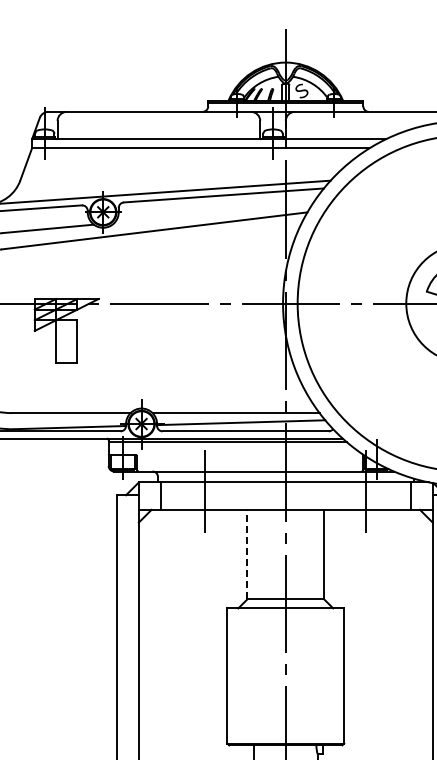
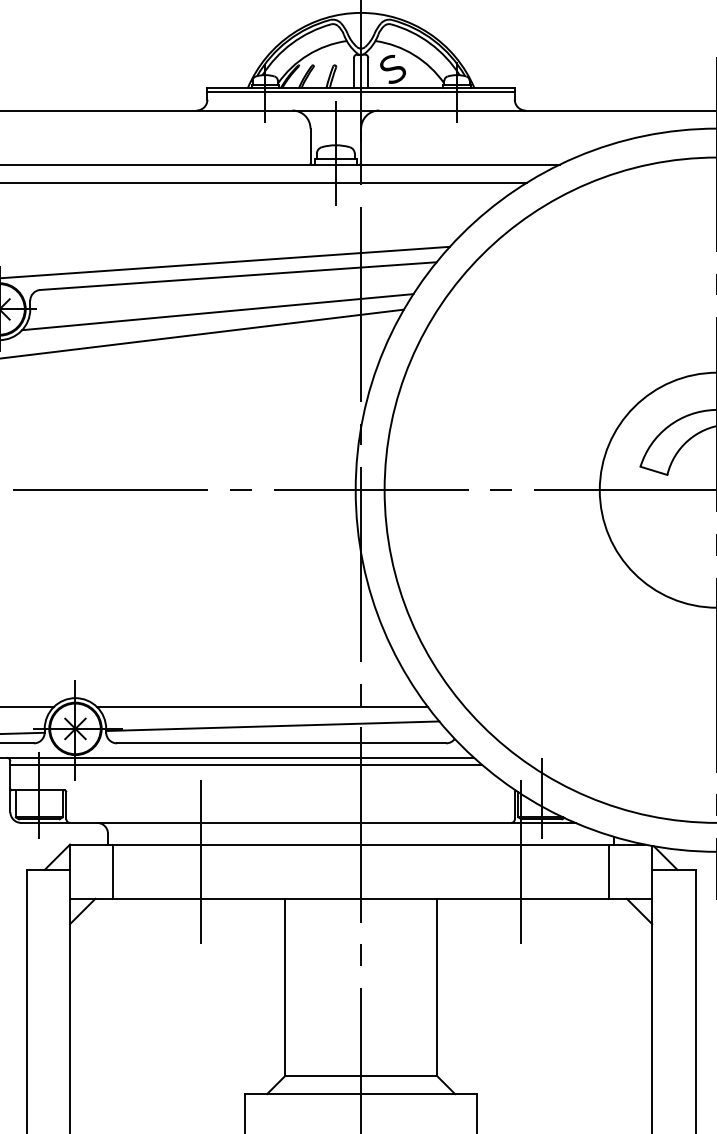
line: (213, 213) -> (217, 311), added
line: (247, 554) -> (285, 987), dashed -> solid

